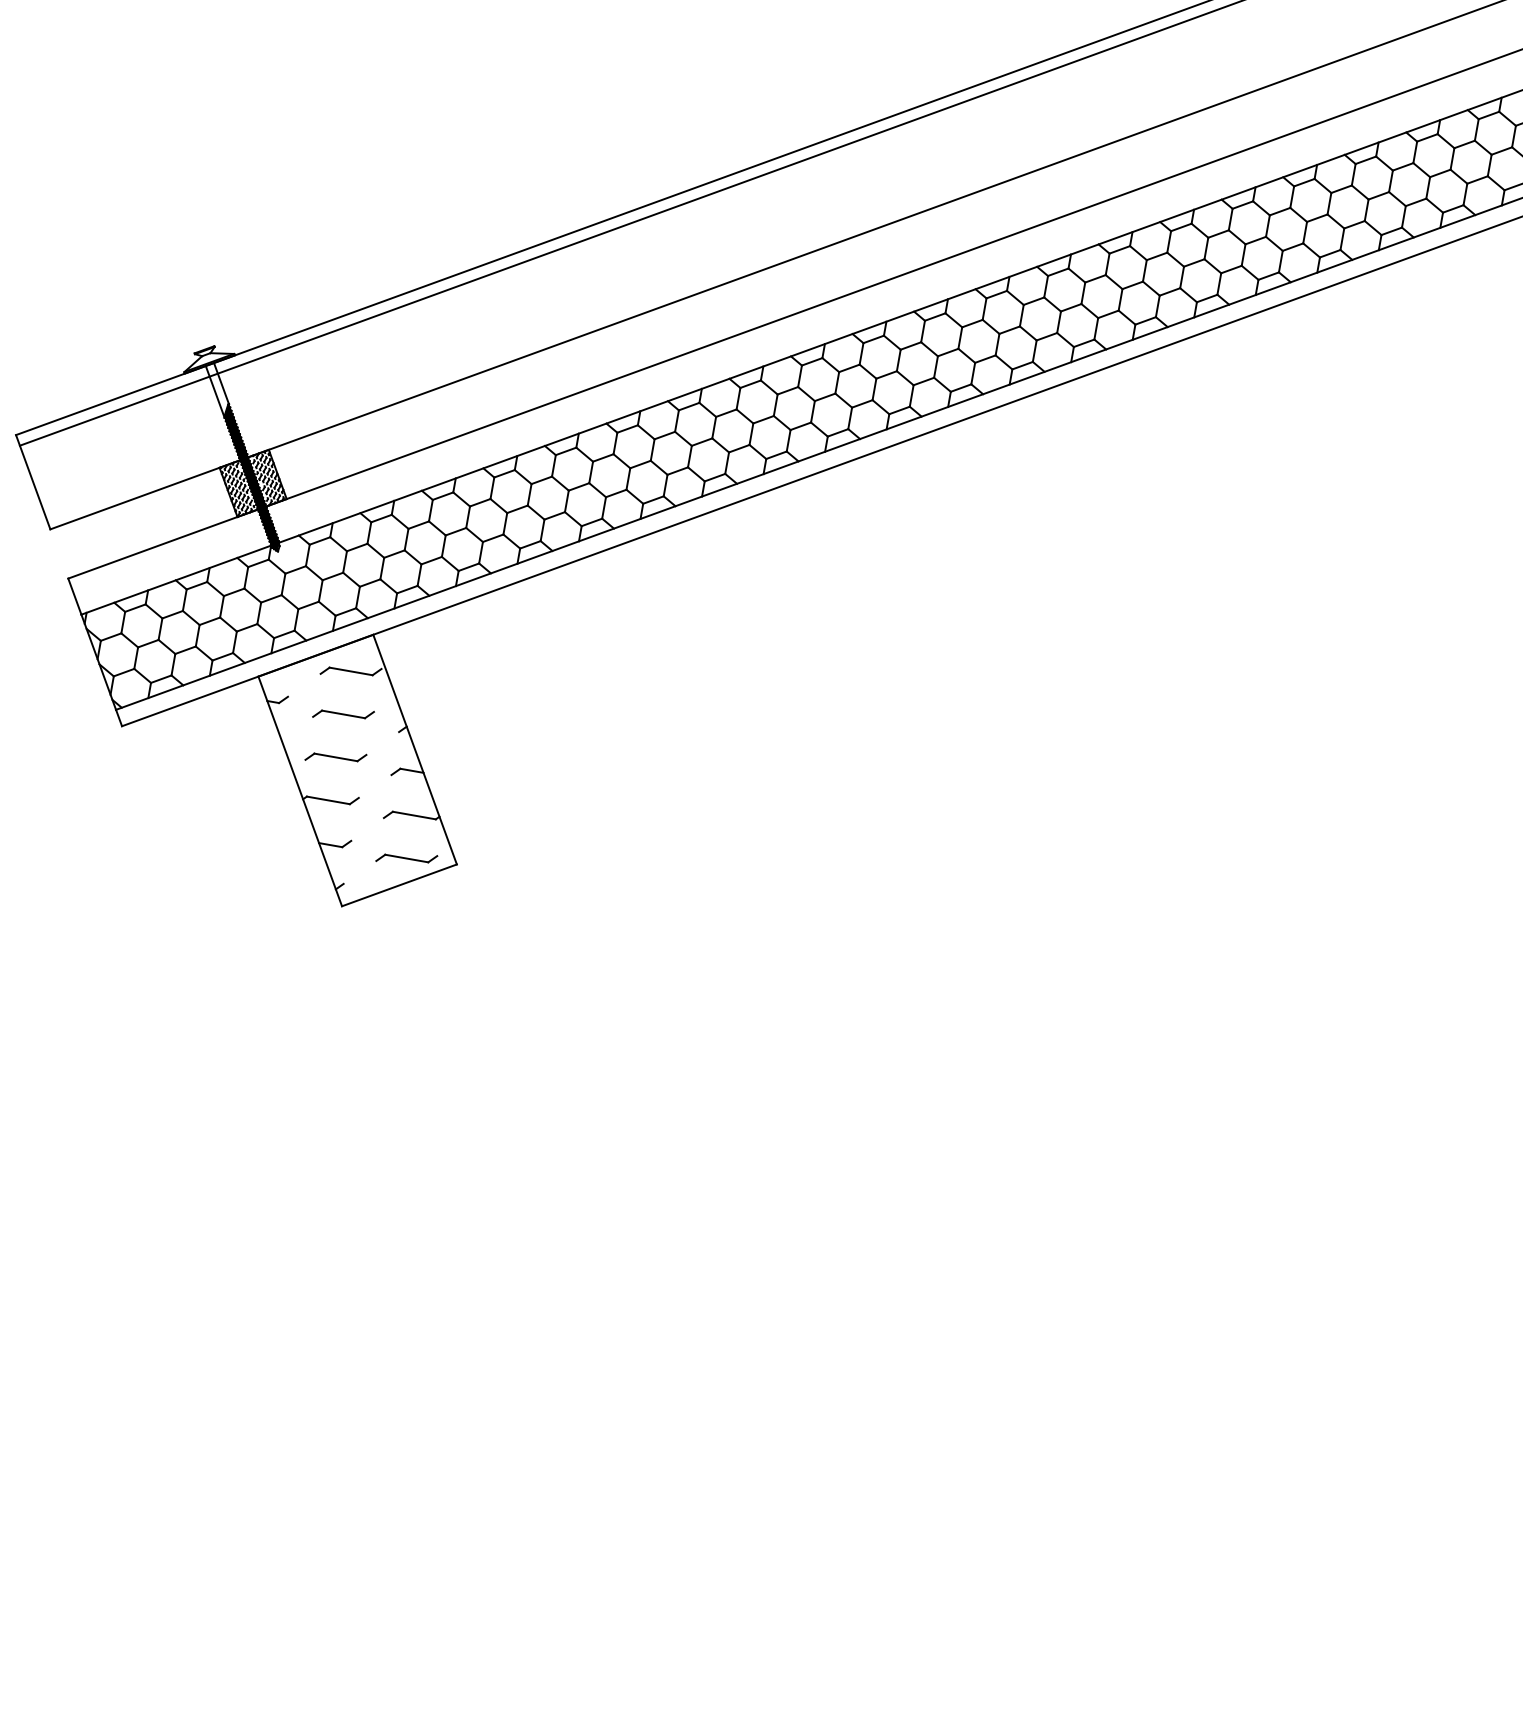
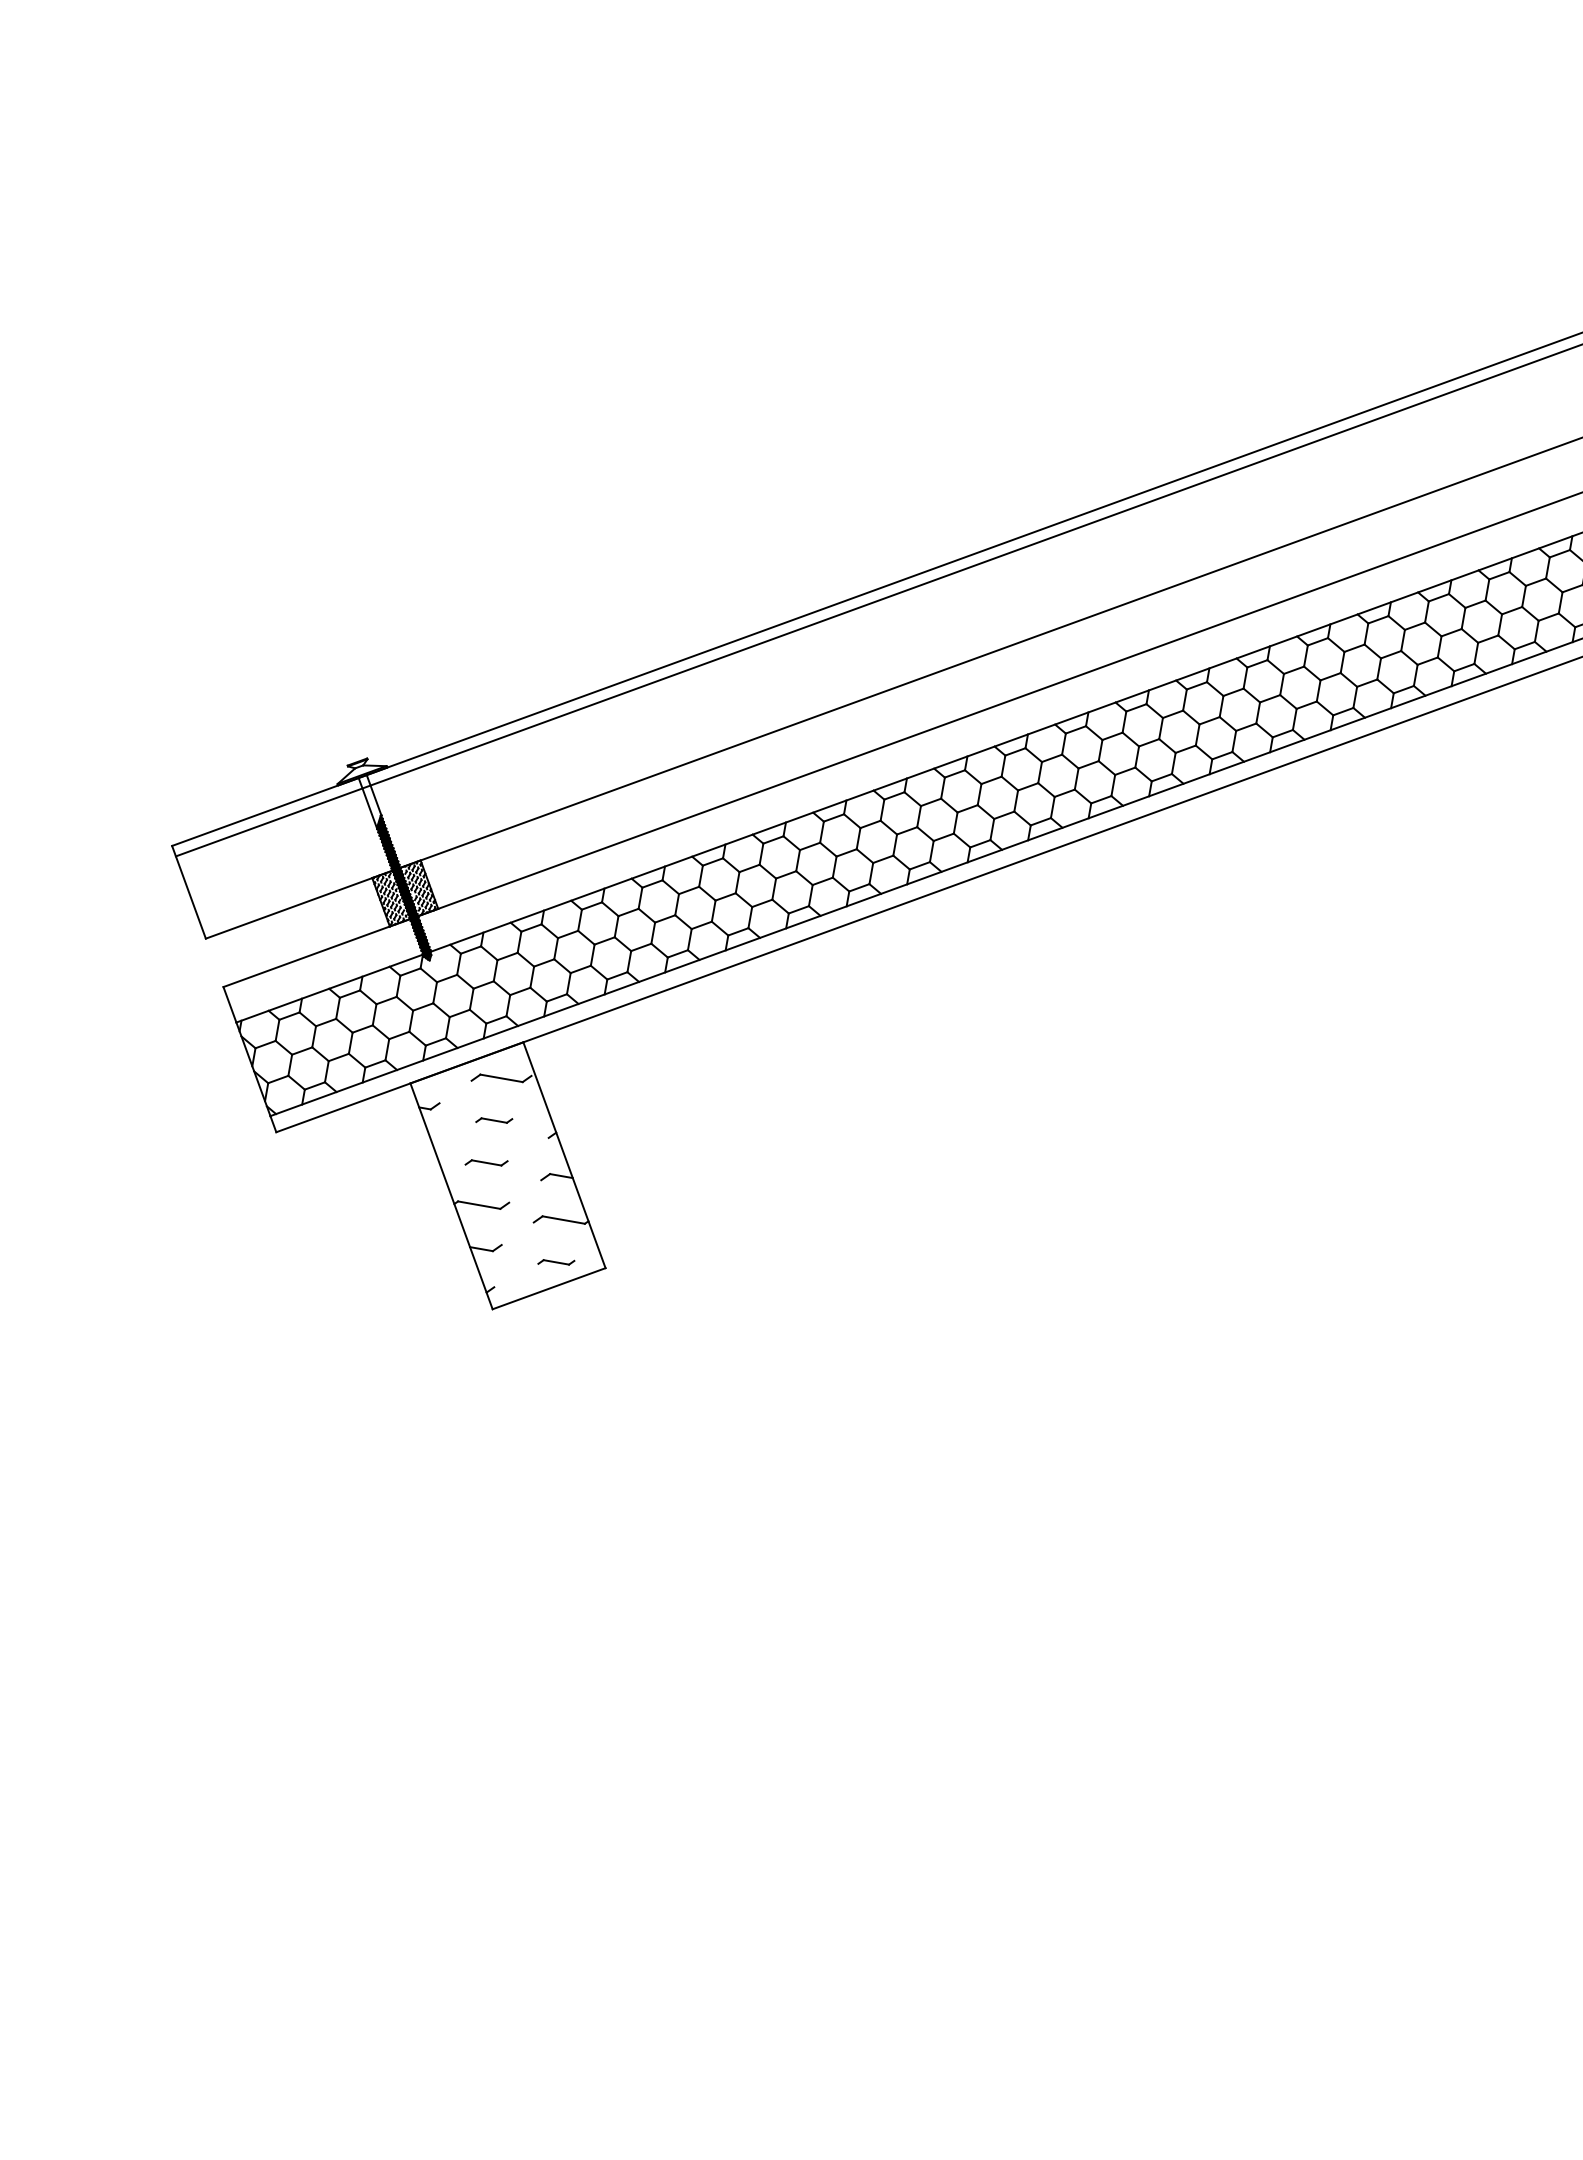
part: (343, 714) -> (494, 1120), size x0.6
part: (335, 757) -> (486, 1162), size x0.7
part: (406, 858) -> (556, 1262), size x0.6

